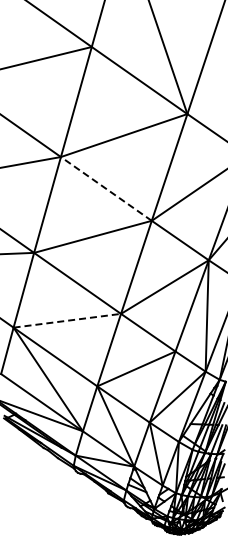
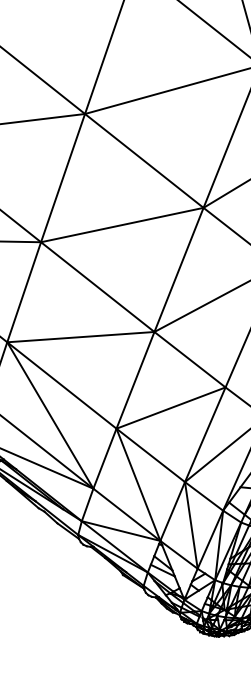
line: (106, 188) -> (144, 160), dashed -> solid
line: (67, 320) -> (81, 336), dashed -> solid

